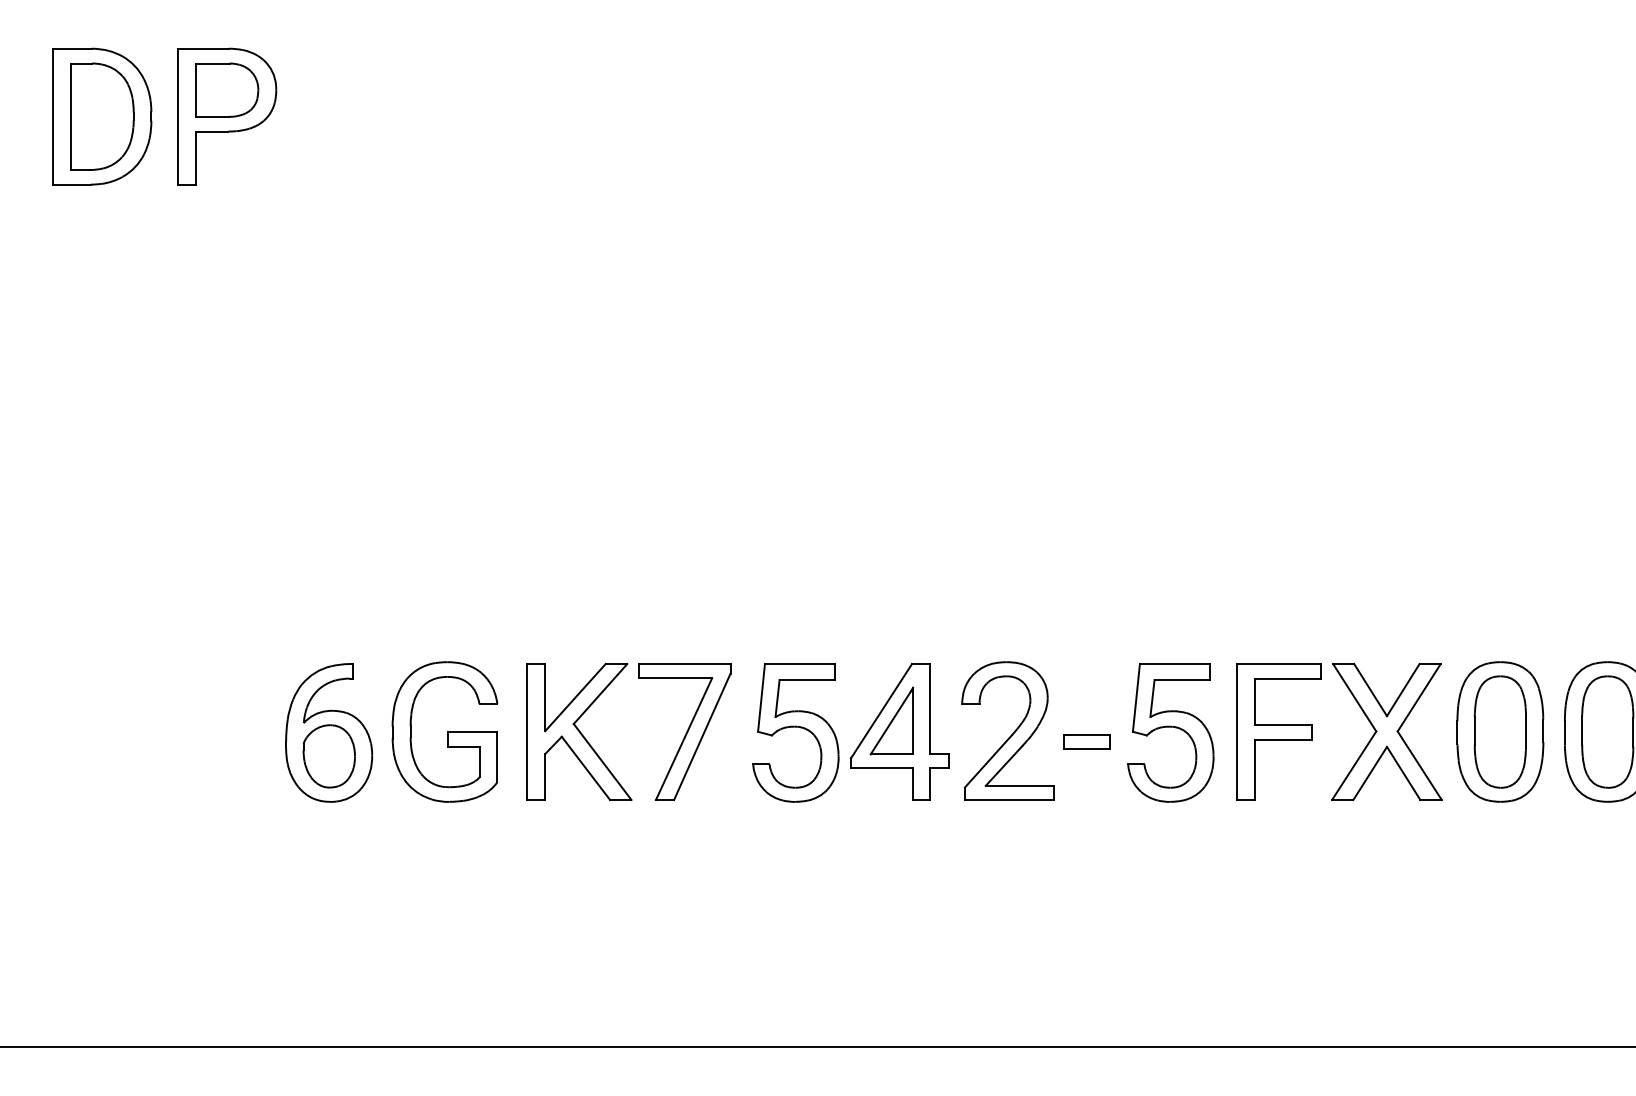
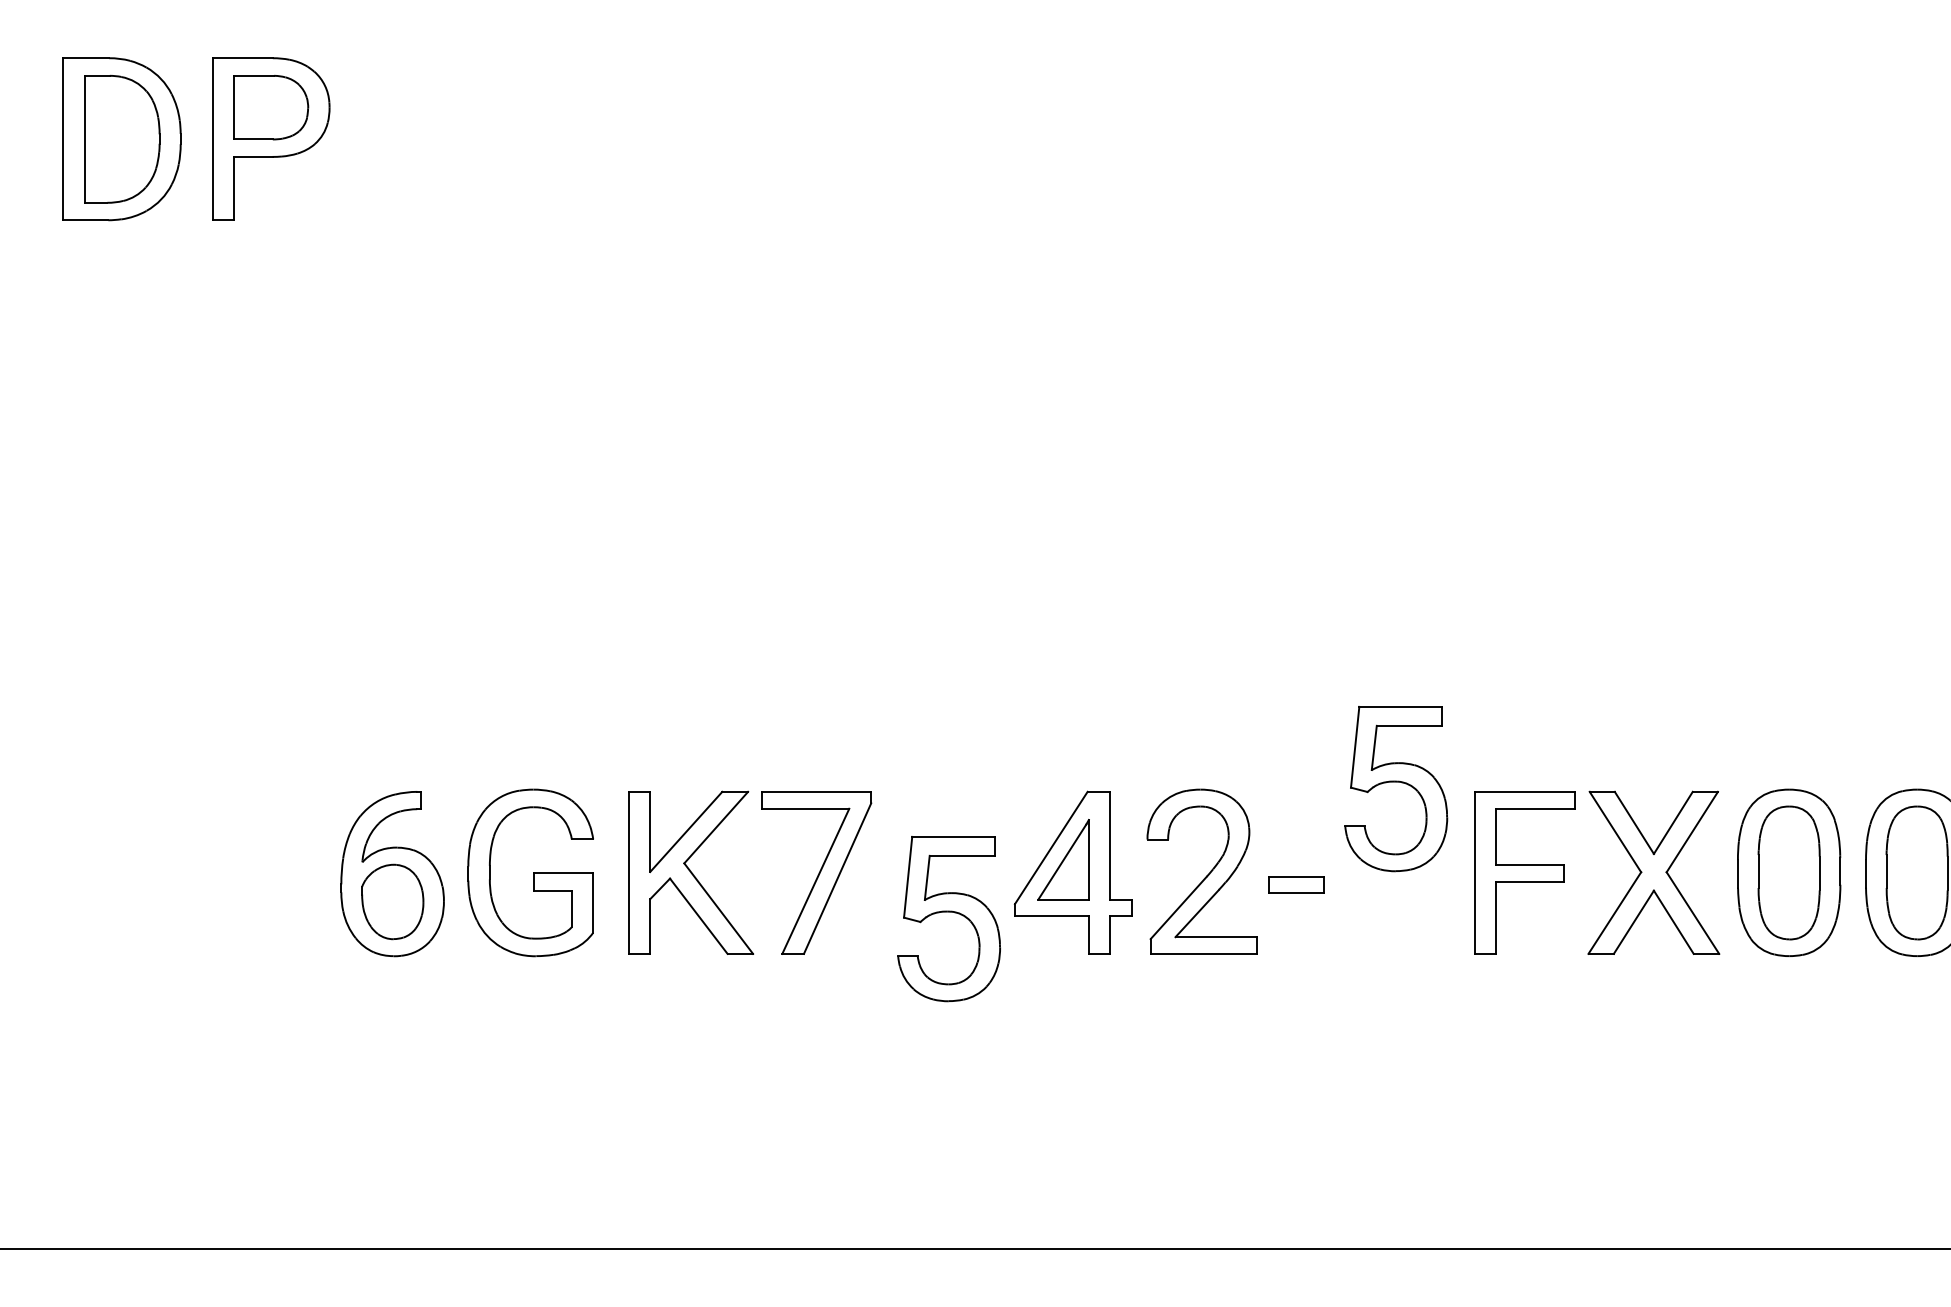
part: (795, 727) -> (948, 912), moved
part: (1171, 727) -> (1396, 782), moved

